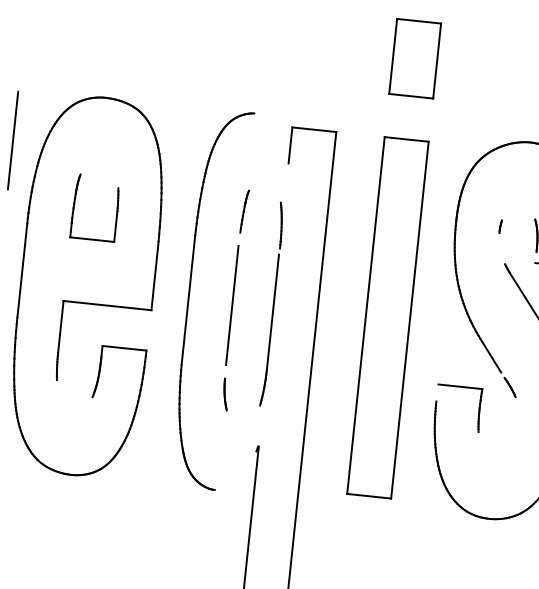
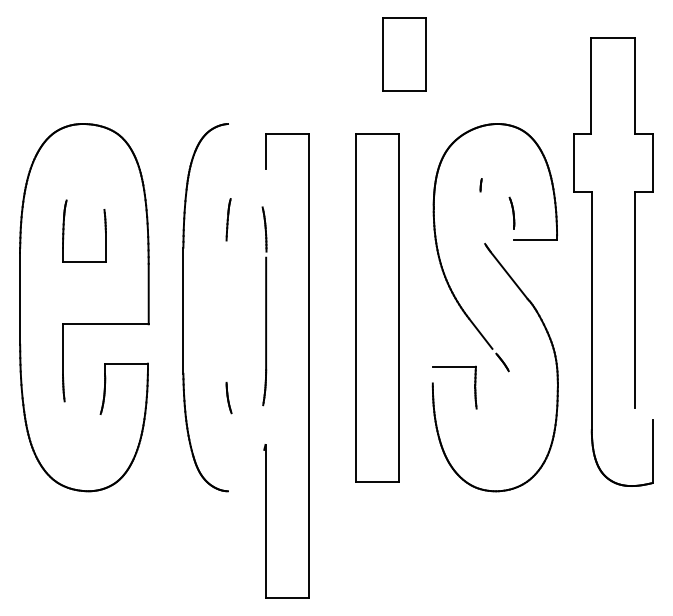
part: (415, 58) -> (404, 54), moved
line: (499, 226) -> (480, 185), moved
line: (232, 305) -> (226, 311), removed

